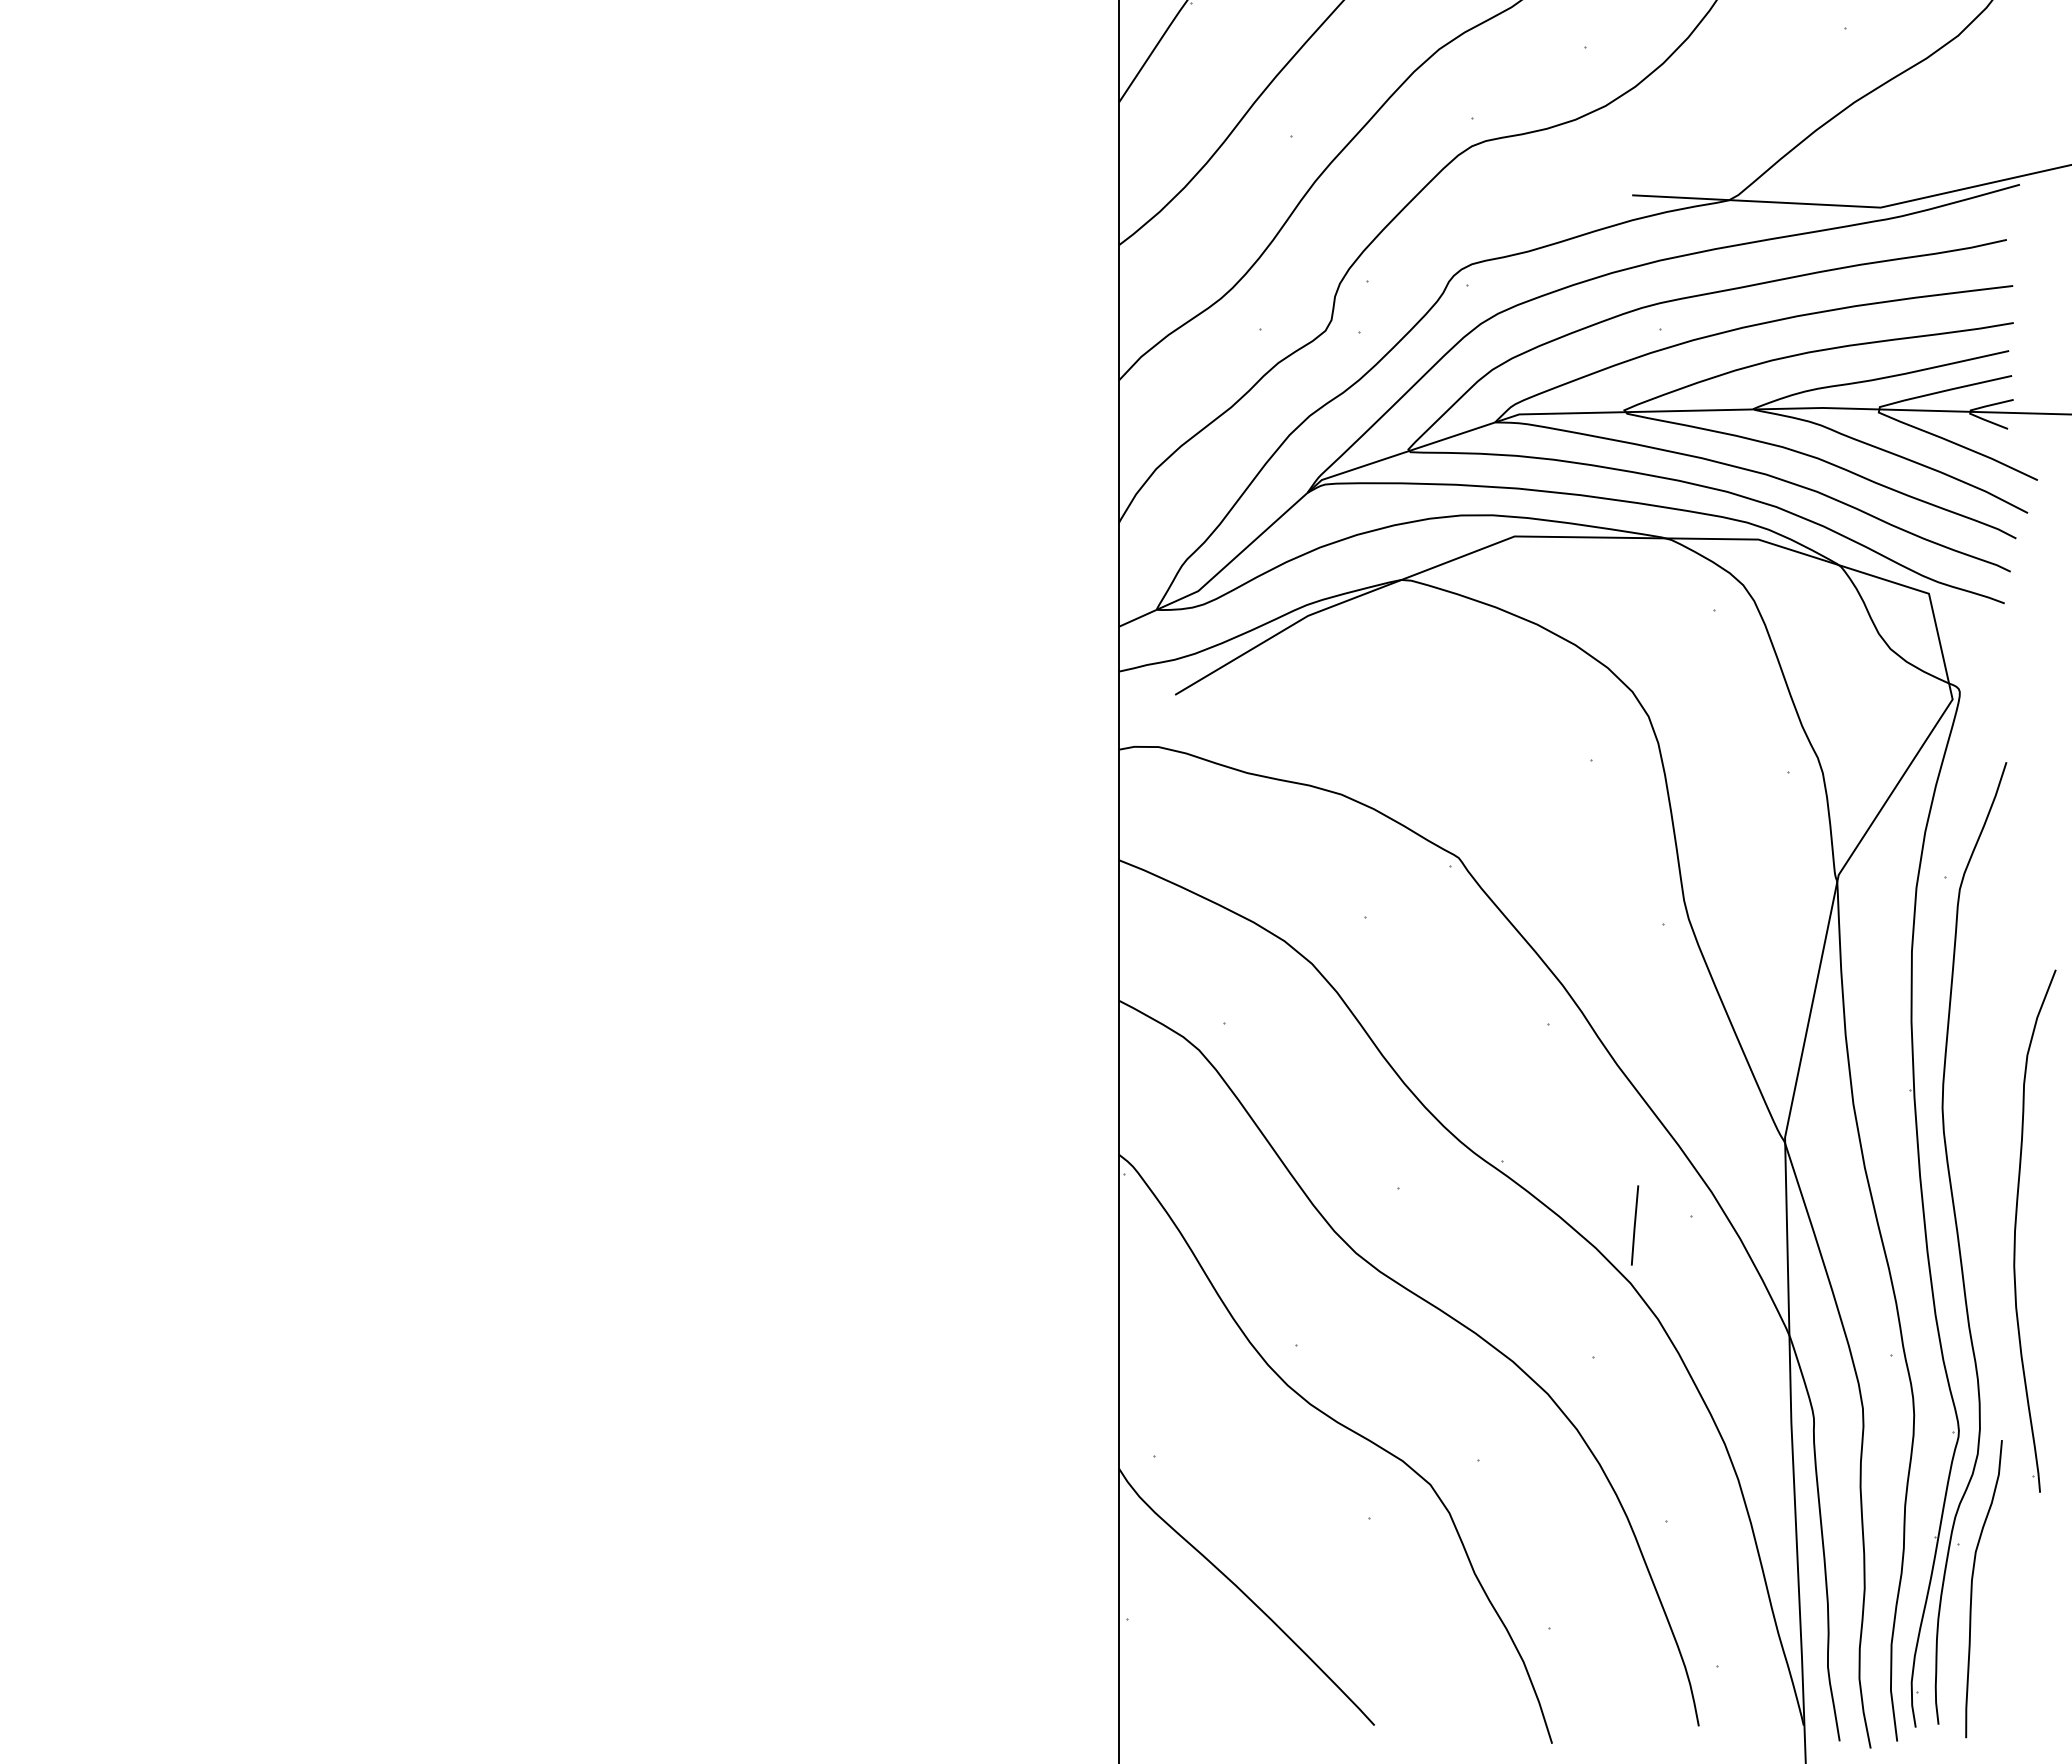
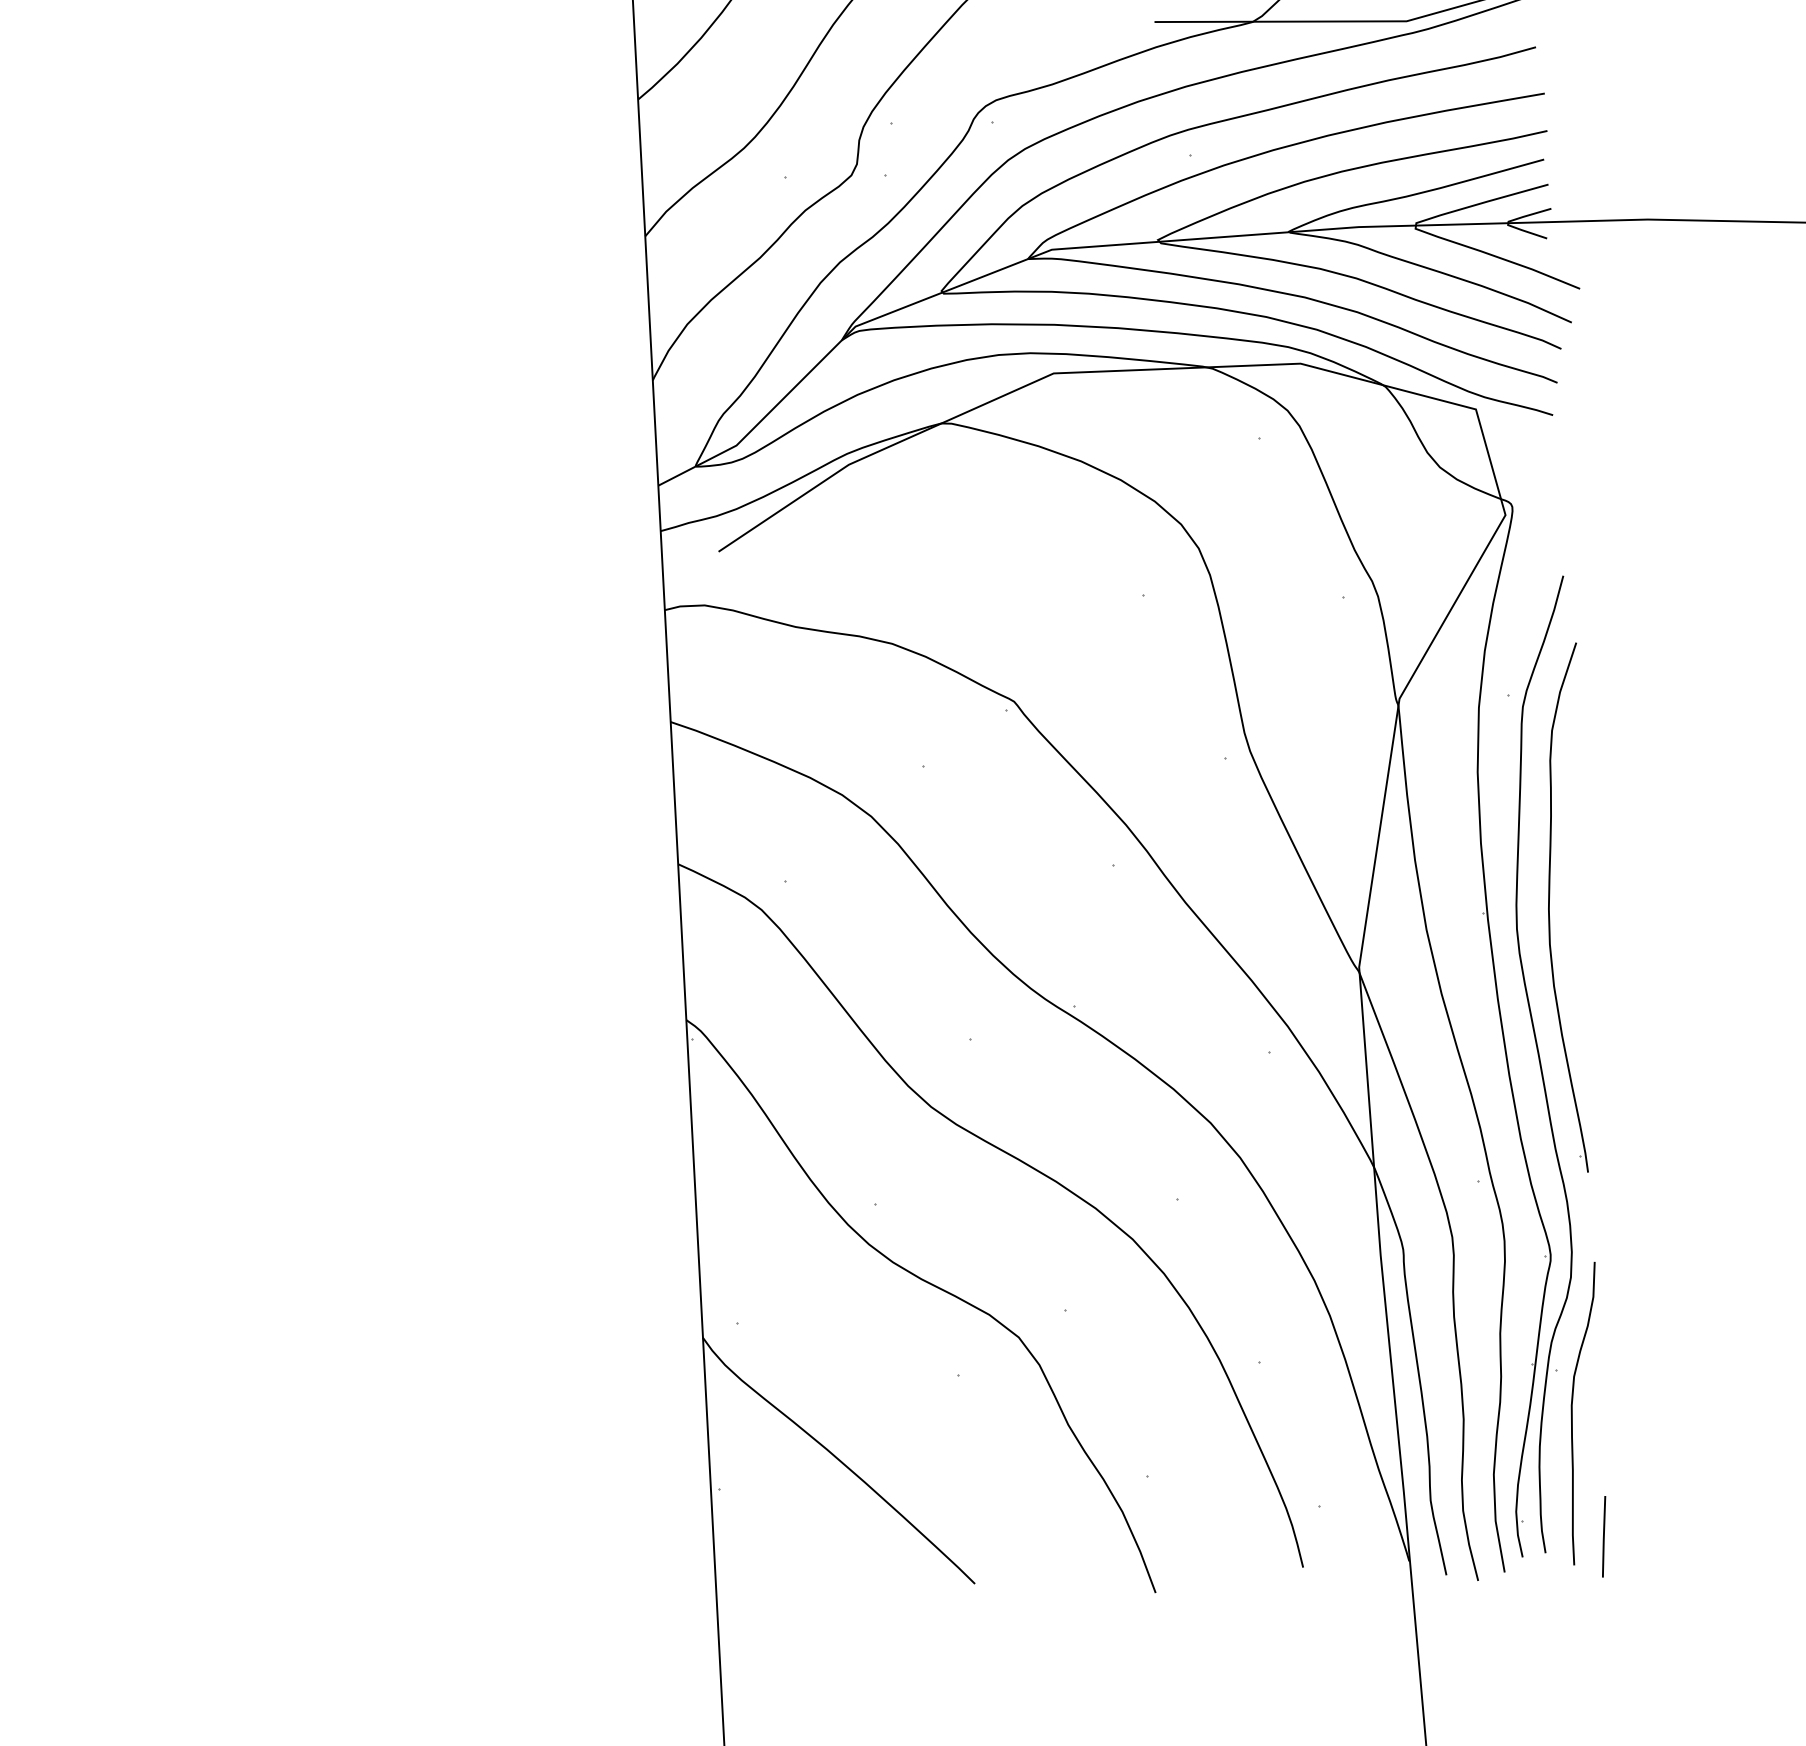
line: (1635, 1225) -> (1604, 1536), moved
part: (2016, 1228) -> (1550, 906), moved

